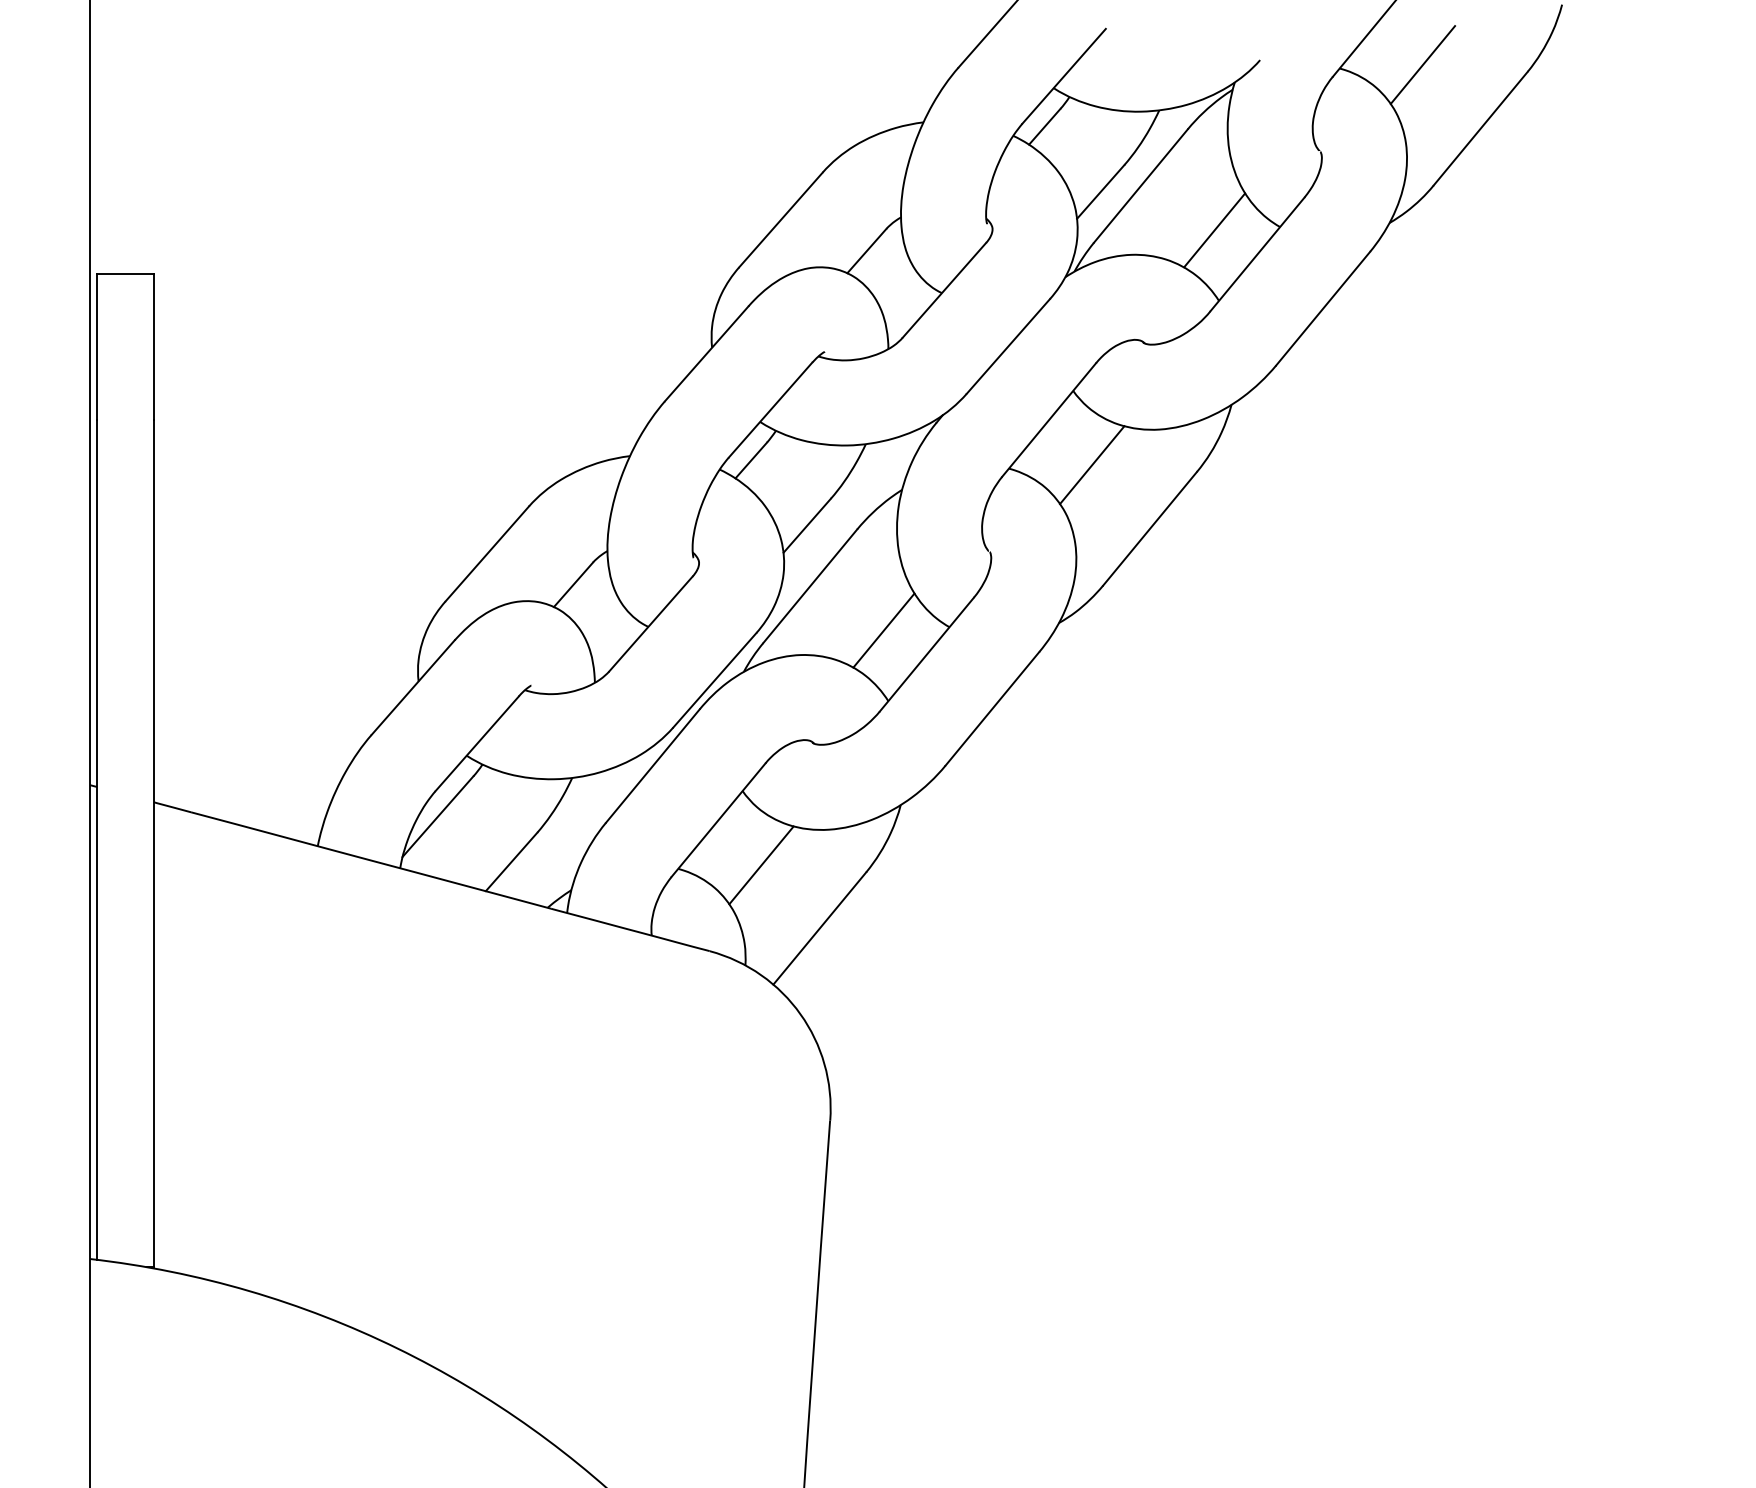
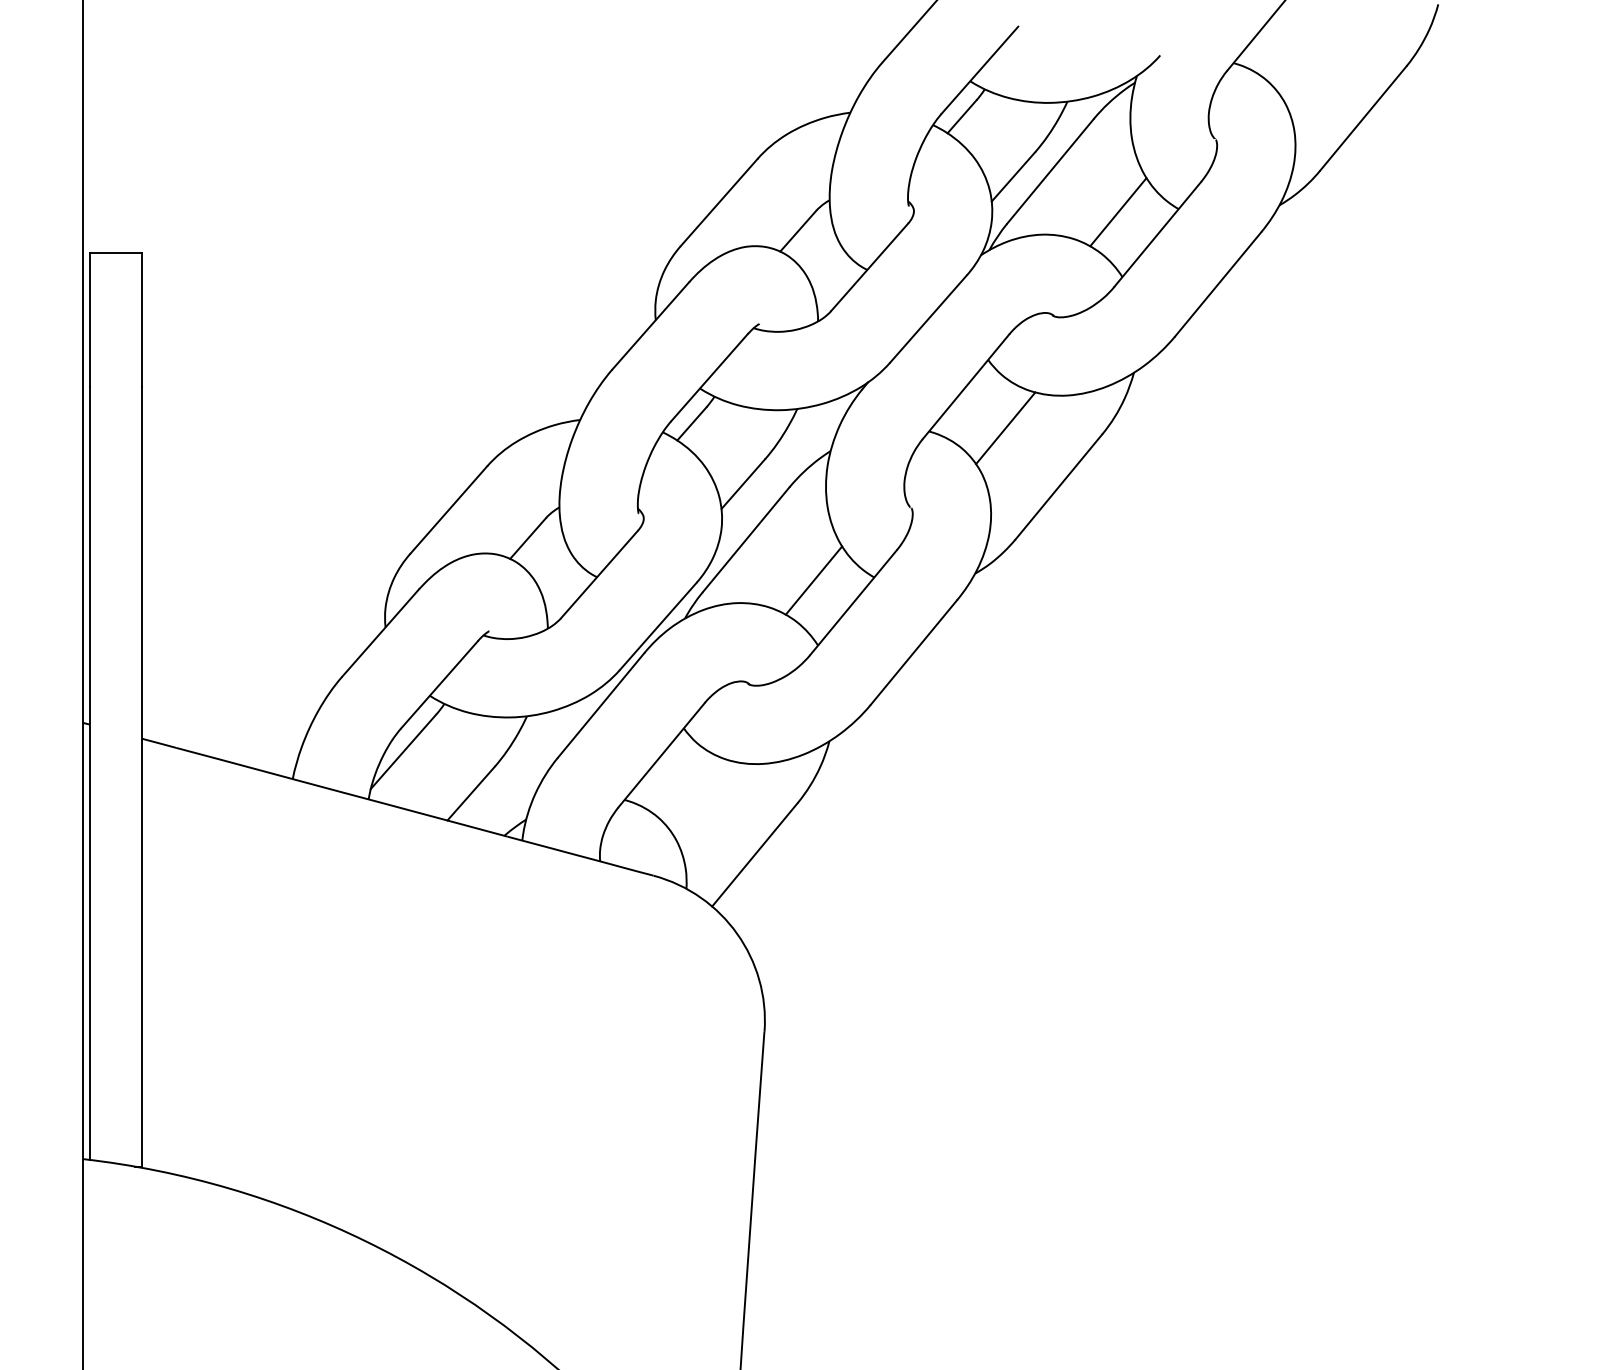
line: (1422, 64) -> (1309, 59), removed
line: (761, 865) -> (701, 796), removed

